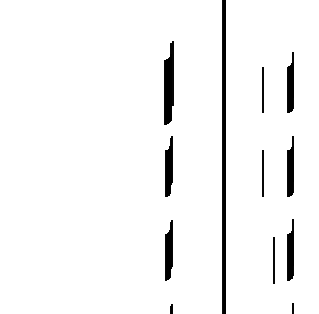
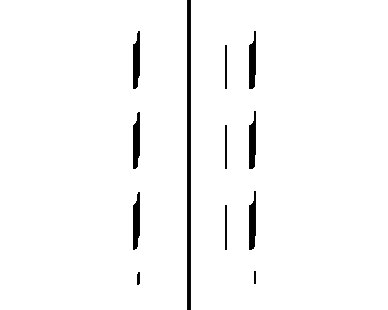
part: (169, 81) -> (136, 59), size x0.71
line: (273, 260) -> (225, 227), moved

